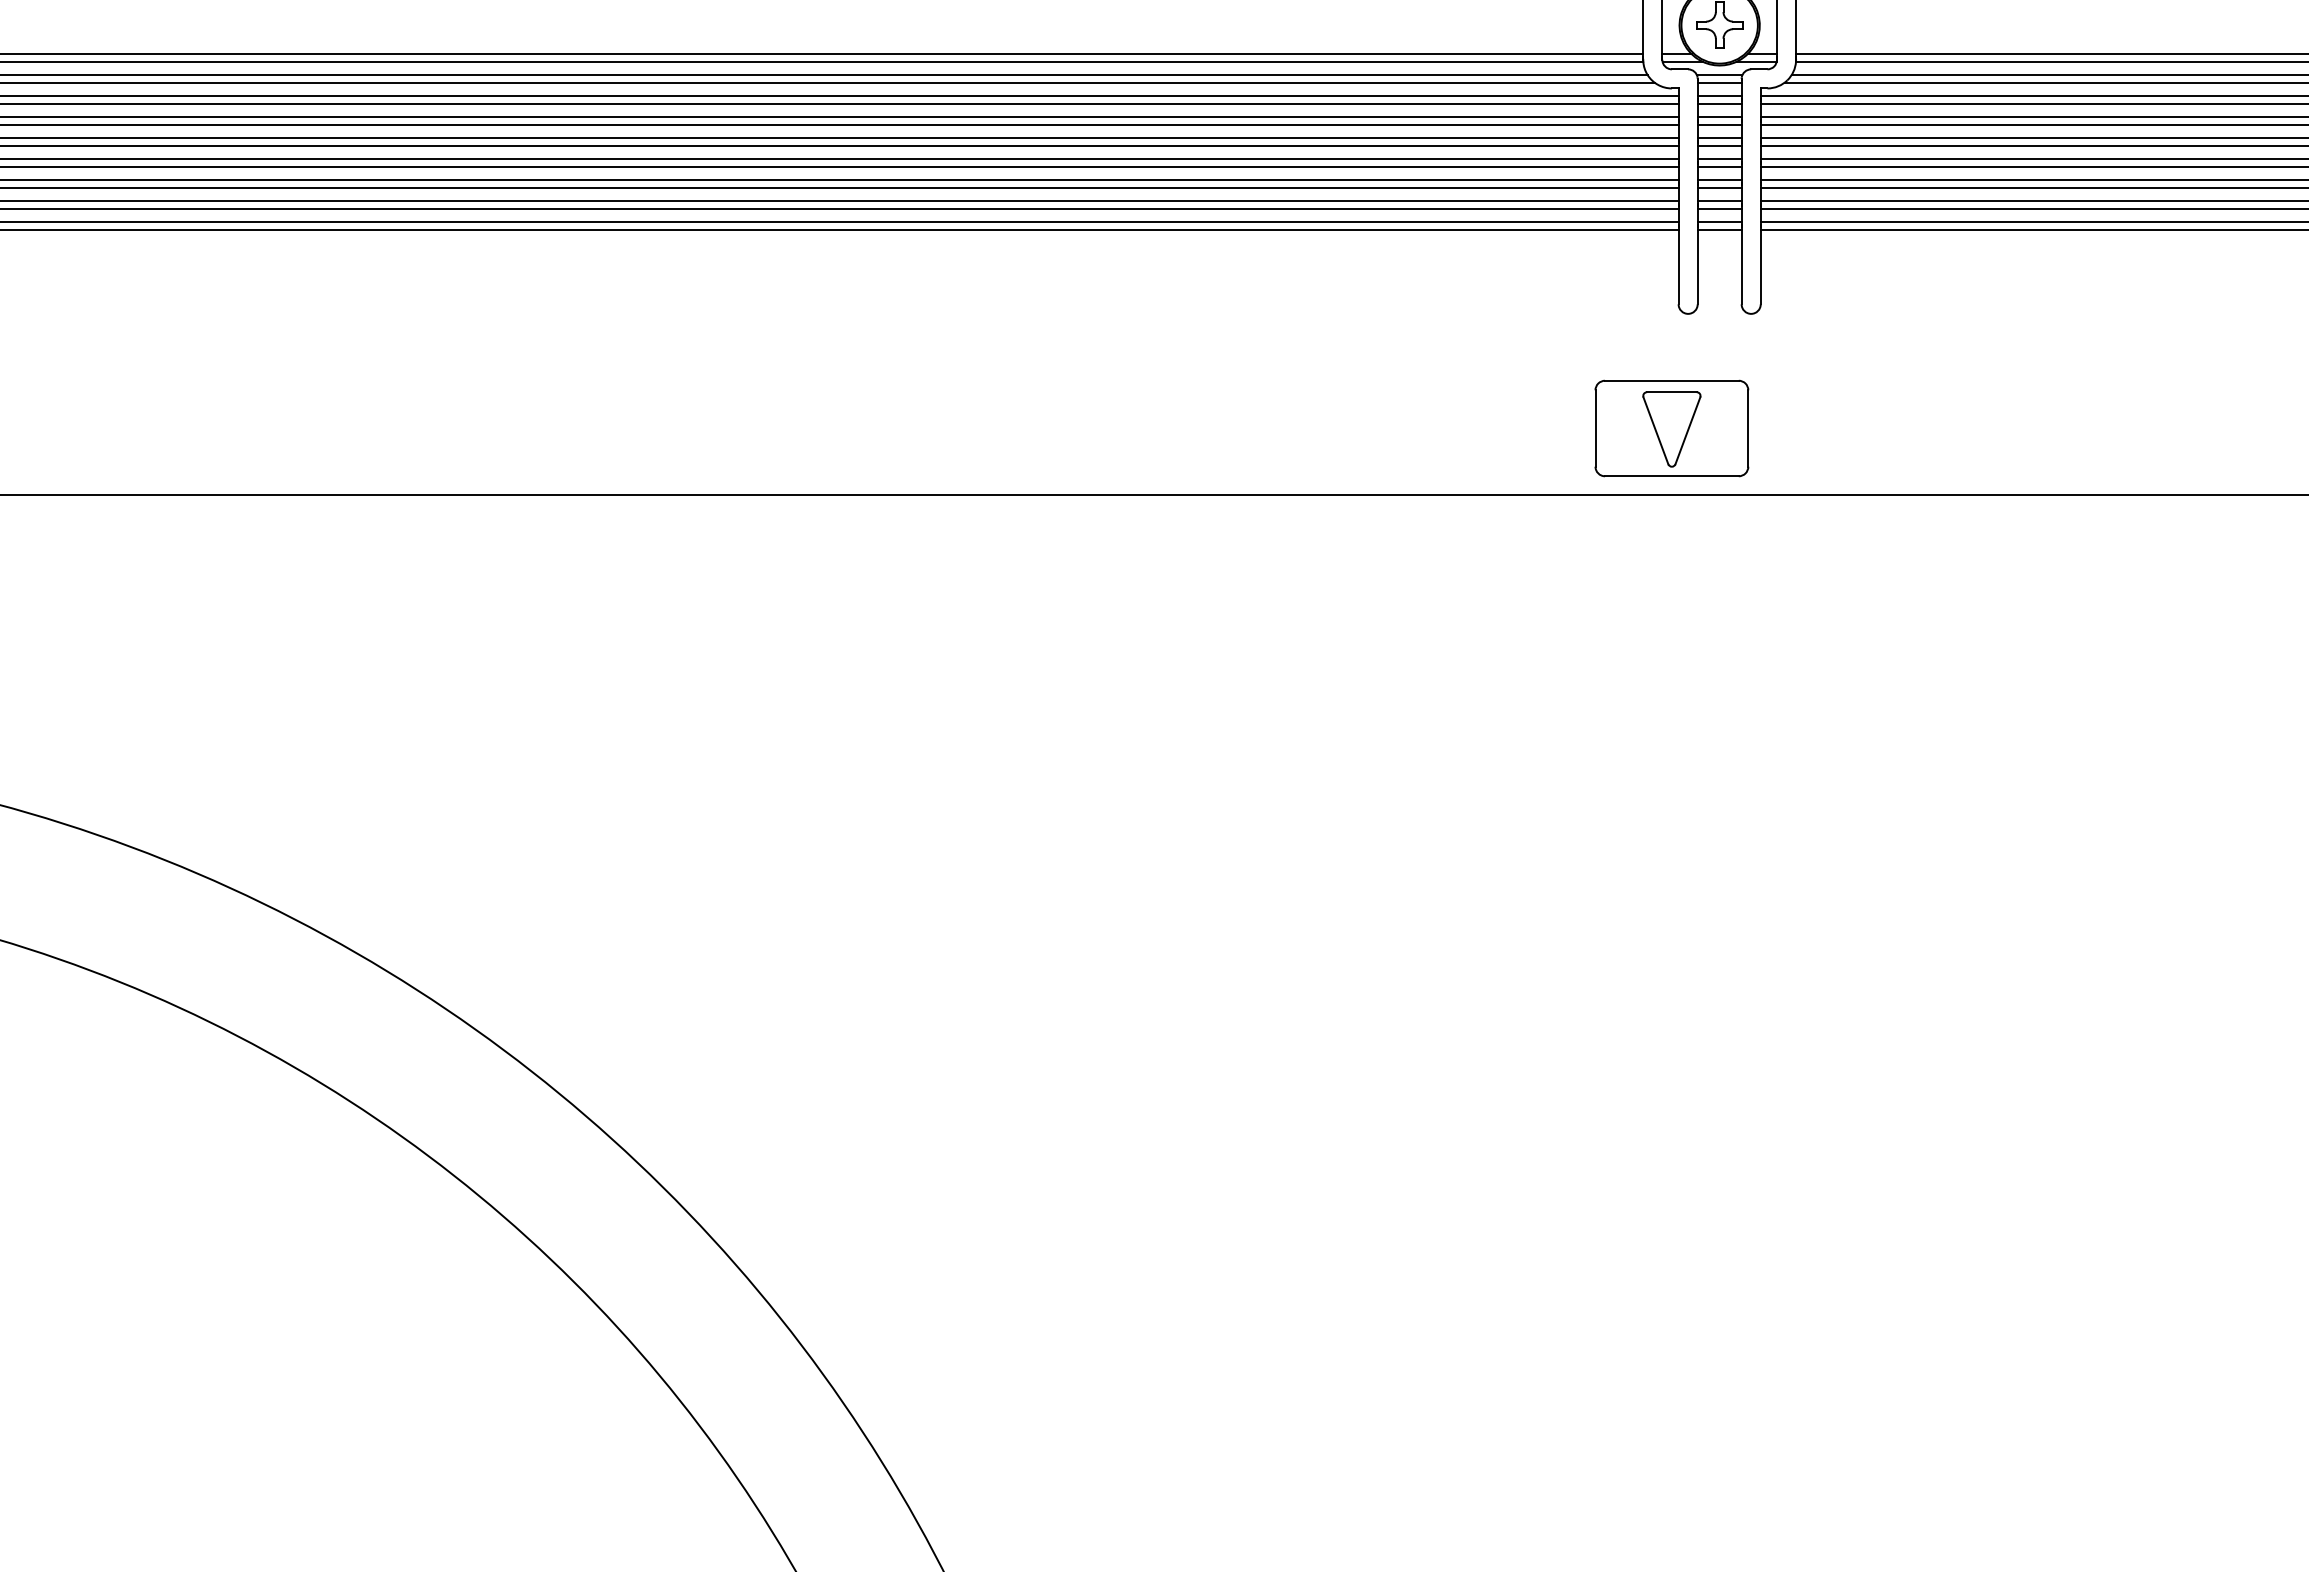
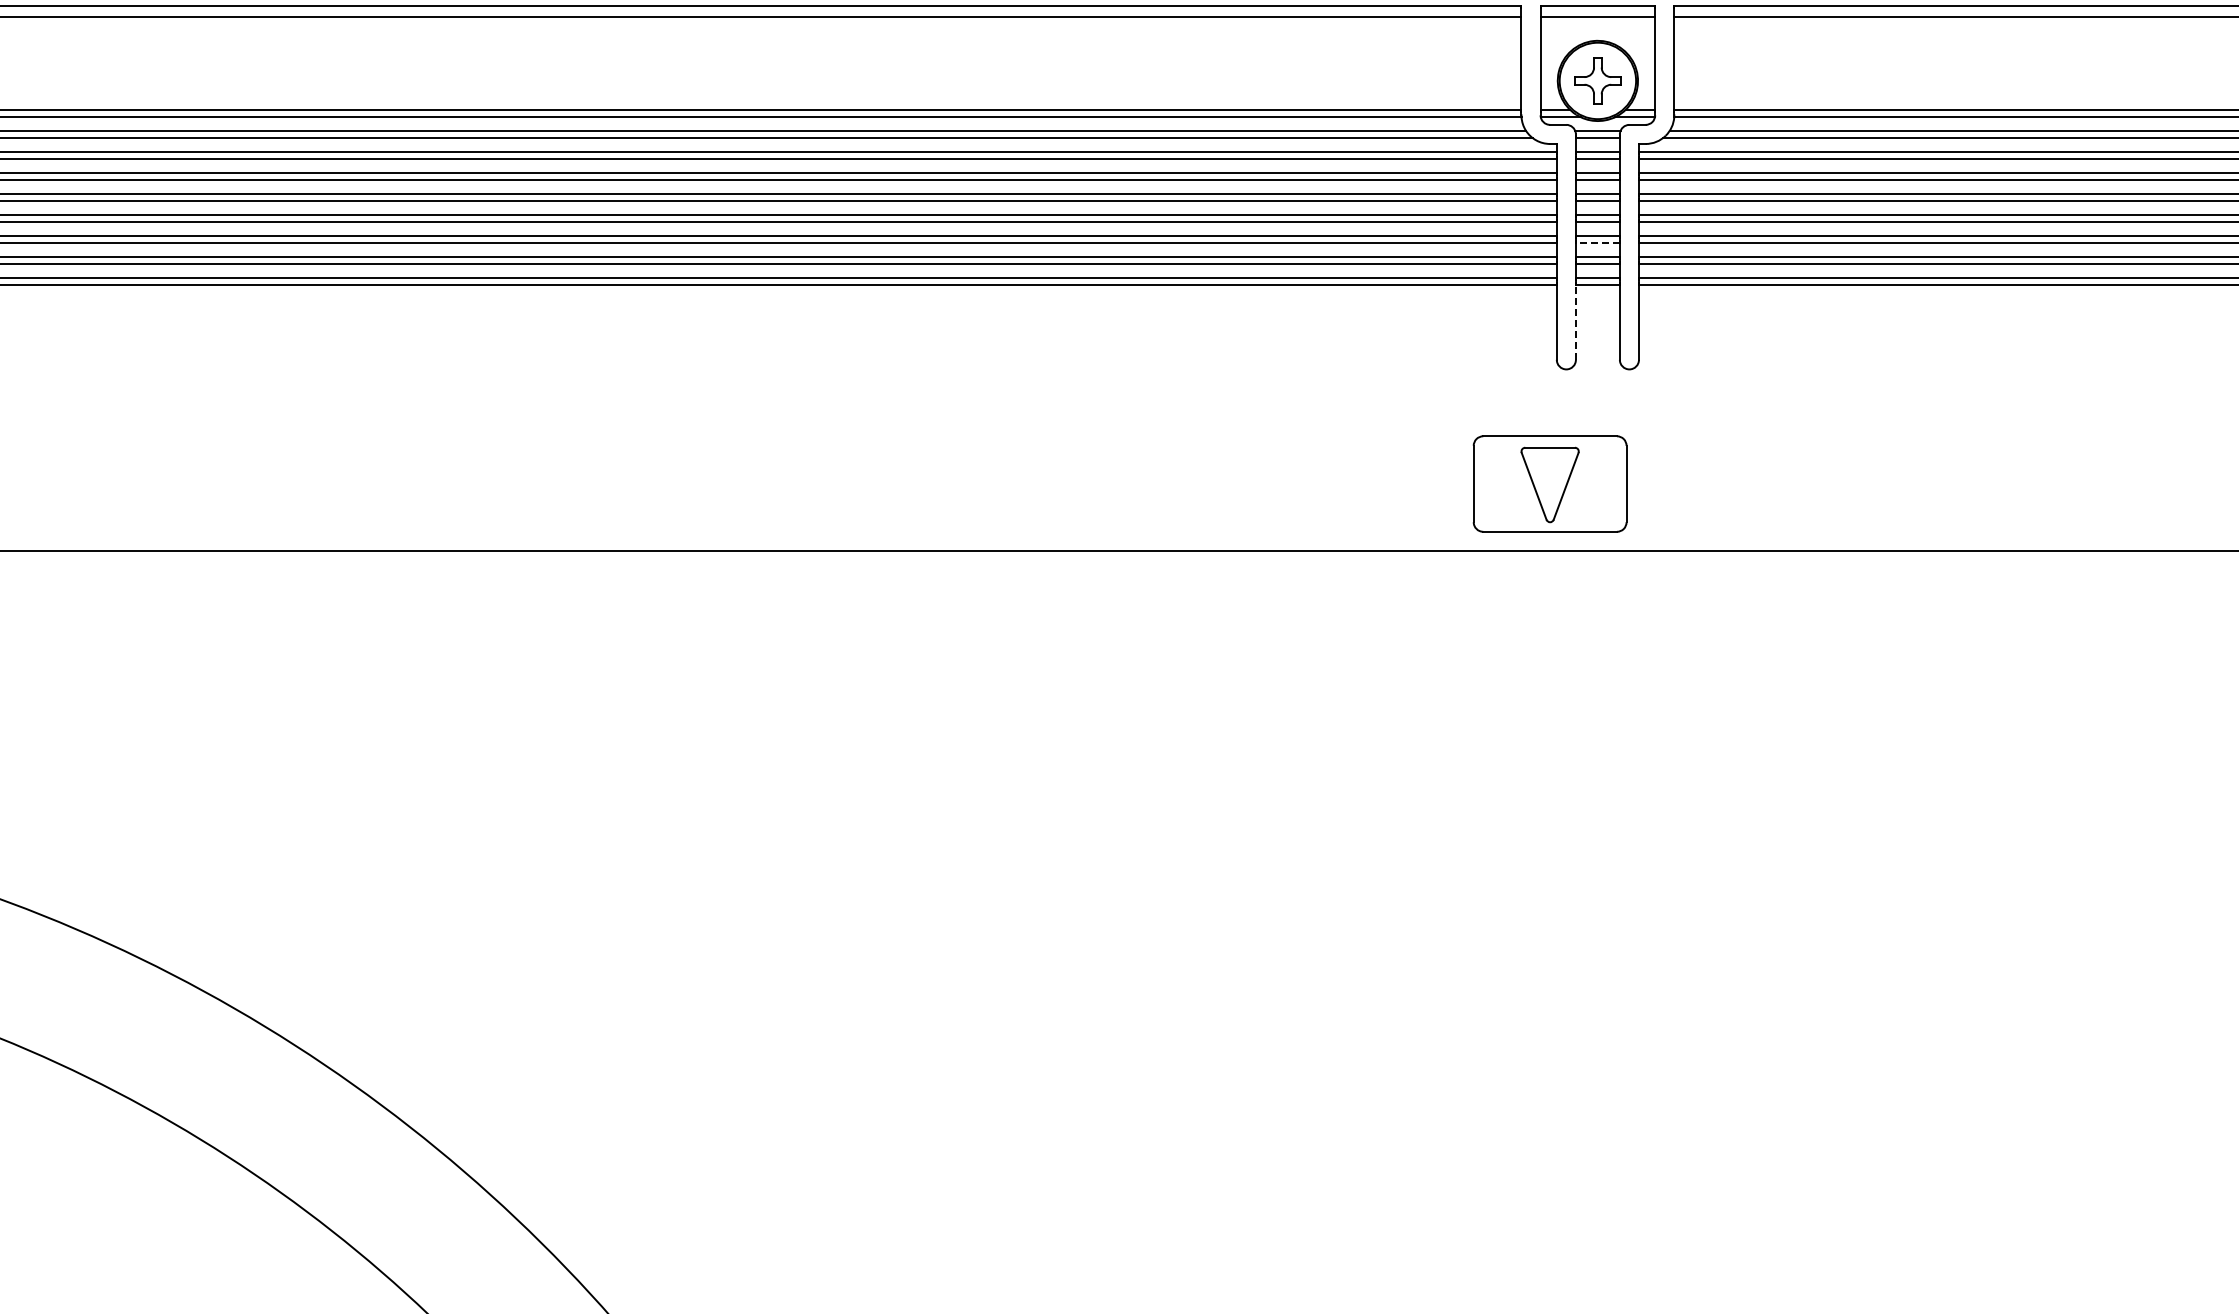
line: (1719, 187) -> (1597, 243), solid -> dashed
line: (1697, 266) -> (1575, 322), solid -> dashed

